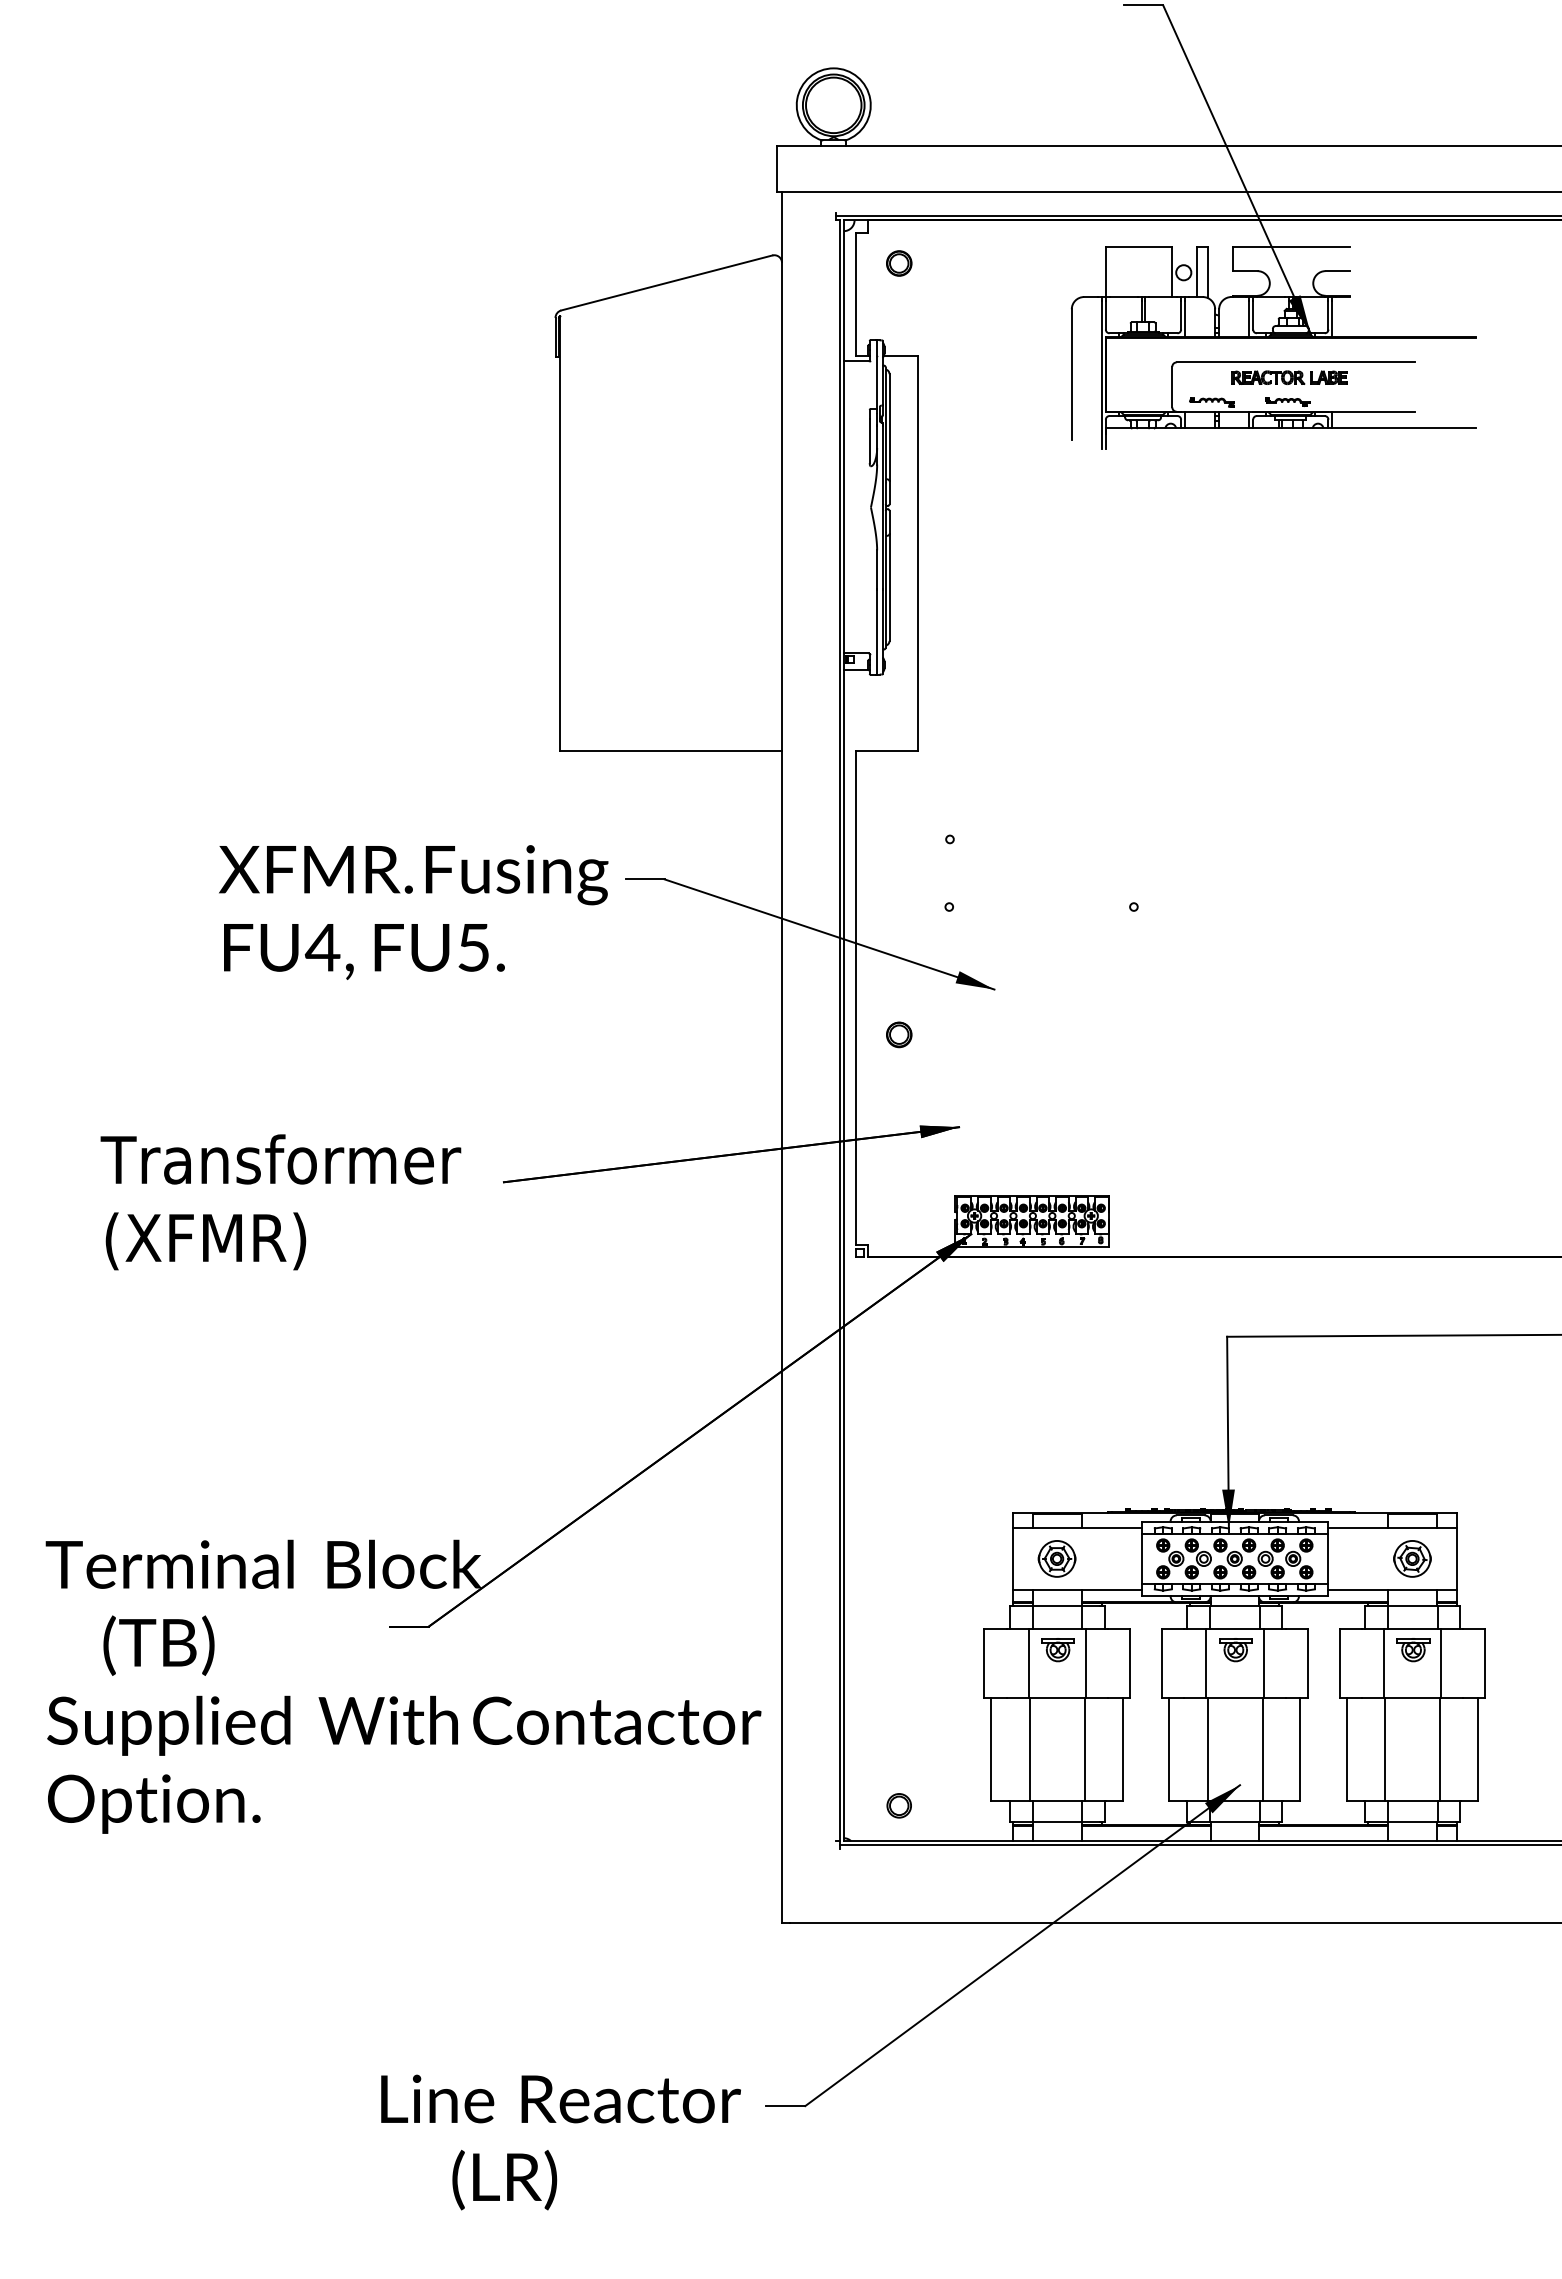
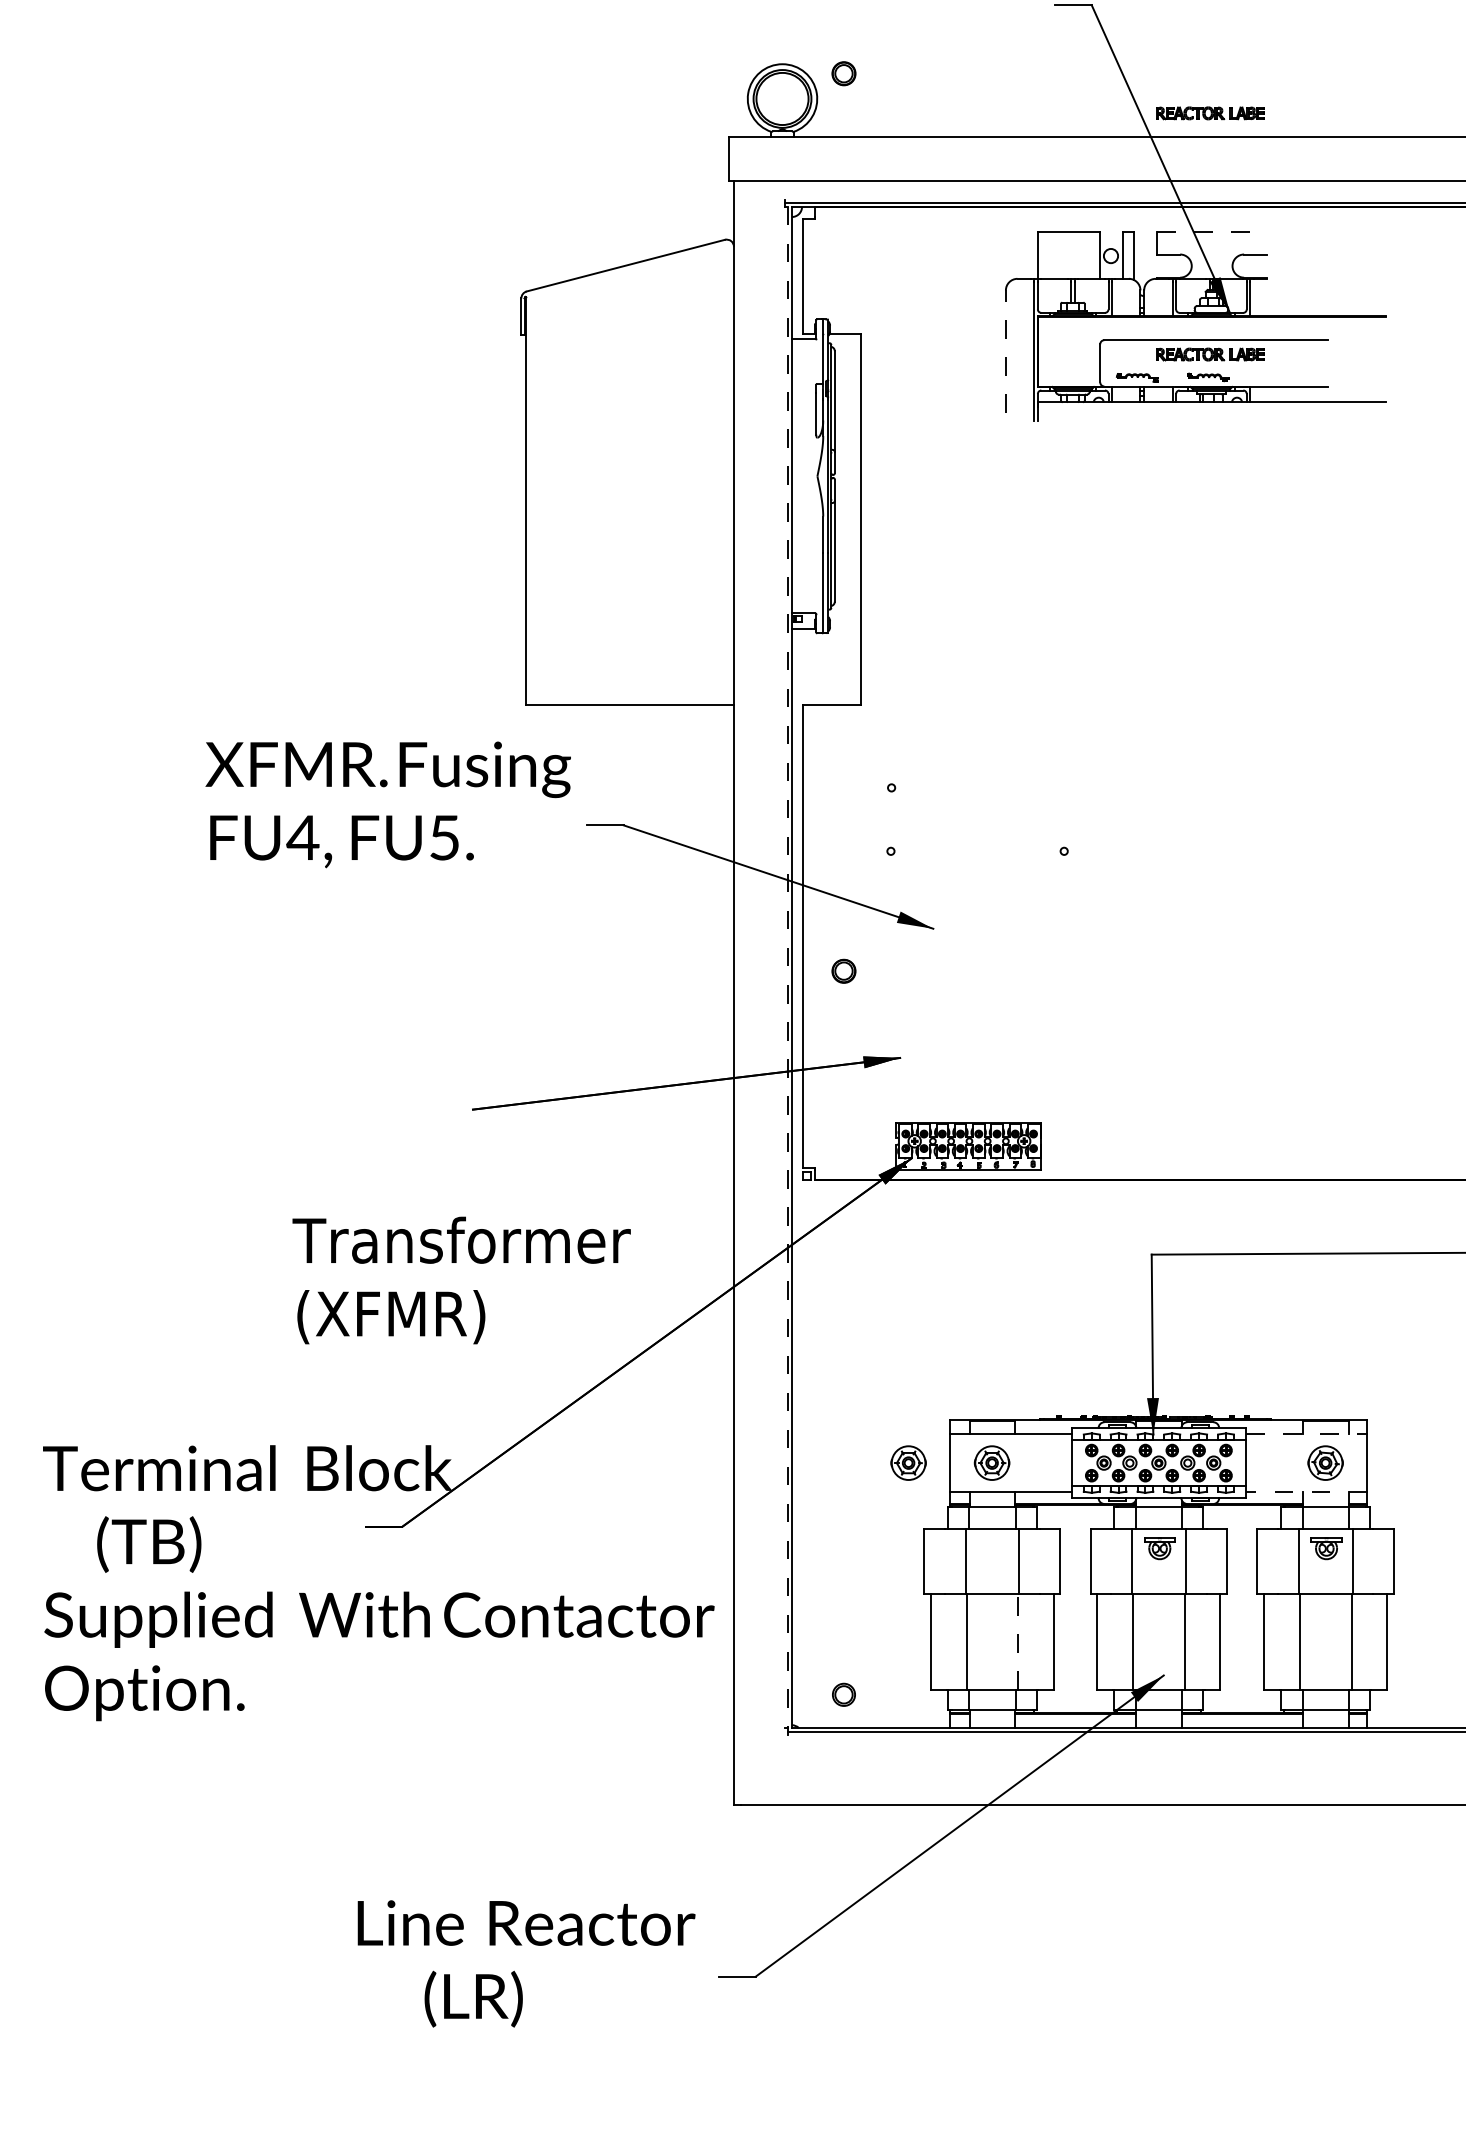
part: (1289, 120) -> (1210, 113), added
line: (1291, 246) -> (1212, 231), solid -> dashed
part: (899, 263) -> (844, 73), moved
line: (1071, 374) -> (1005, 351), solid -> dashed
text: (413, 912) -> (388, 804), moved
line: (839, 1033) -> (787, 970), solid -> dashed
text: (280, 1202) -> (461, 1280), moved
line: (1392, 1528) -> (1306, 1434), solid -> dashed
part: (967, 1558) -> (908, 1462), added
line: (1392, 1589) -> (1306, 1491), solid -> dashed
part: (1057, 1650) -> (992, 1549), removed
line: (1085, 1748) -> (1018, 1641), solid -> dashed
text: (560, 2142) -> (526, 1963), moved

